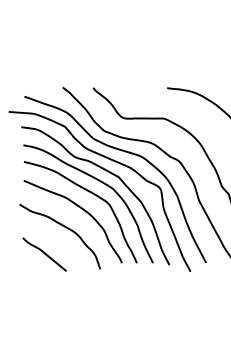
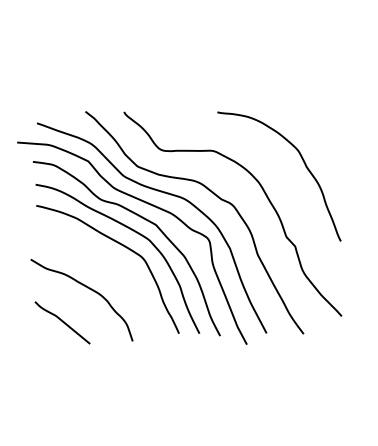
curve: (80, 208) -> (107, 264), removed

